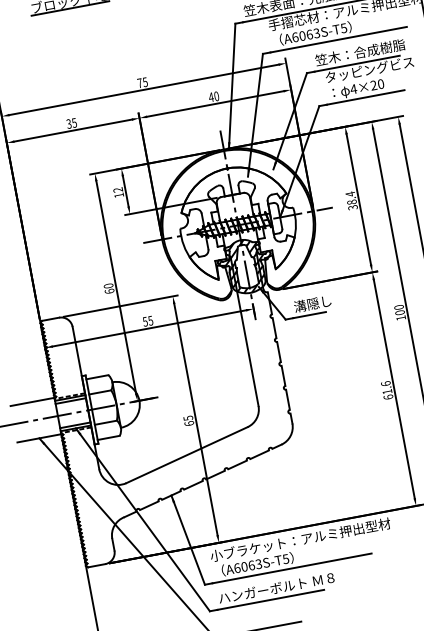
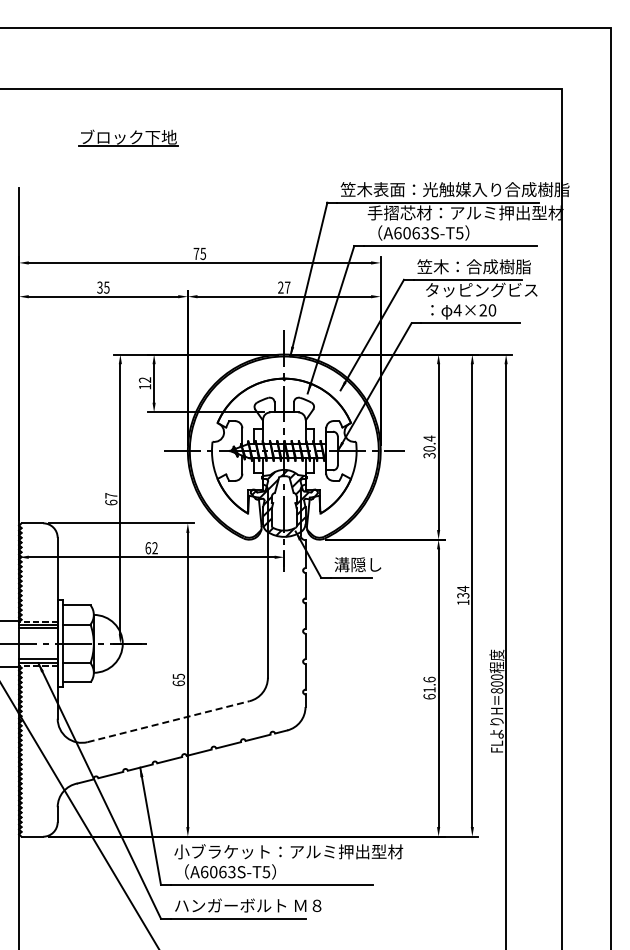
text: (213, 96) -> (283, 287), 40 -> 27
text: (351, 202) -> (429, 448), 38.4 -> 30.4
text: (108, 285) -> (111, 495), 60 -> 67
text: (399, 309) -> (463, 591), 100 -> 134
text: (147, 321) -> (151, 548), 55 -> 62
line: (186, 455) -> (168, 721), solid -> dashed

